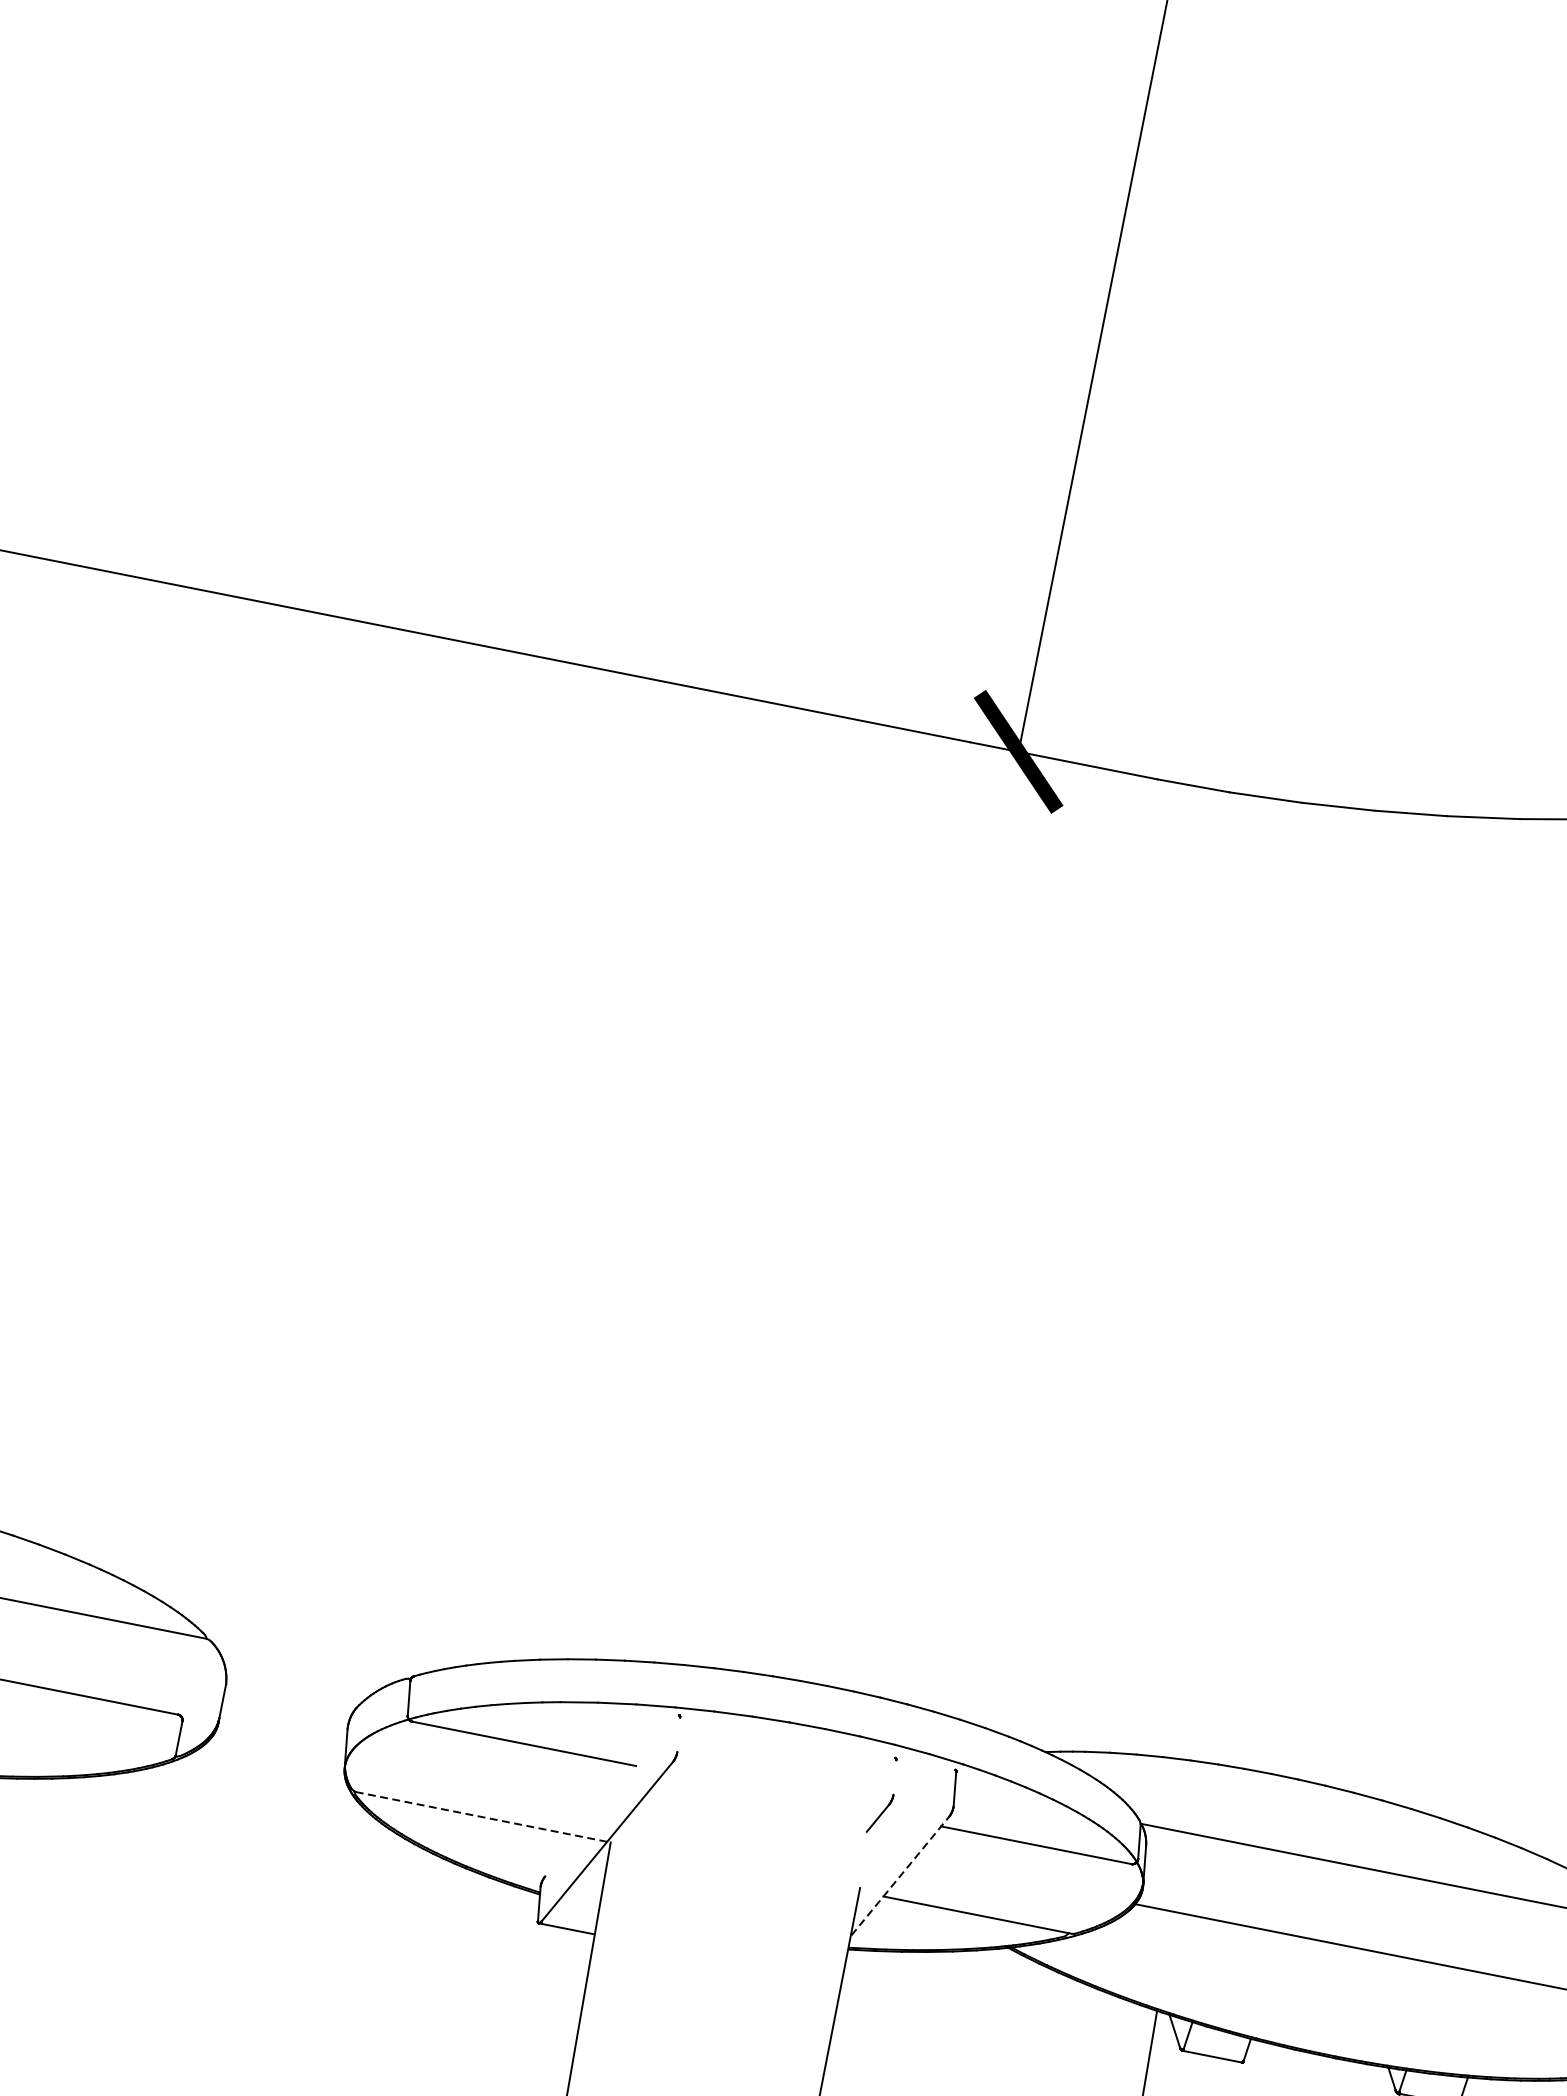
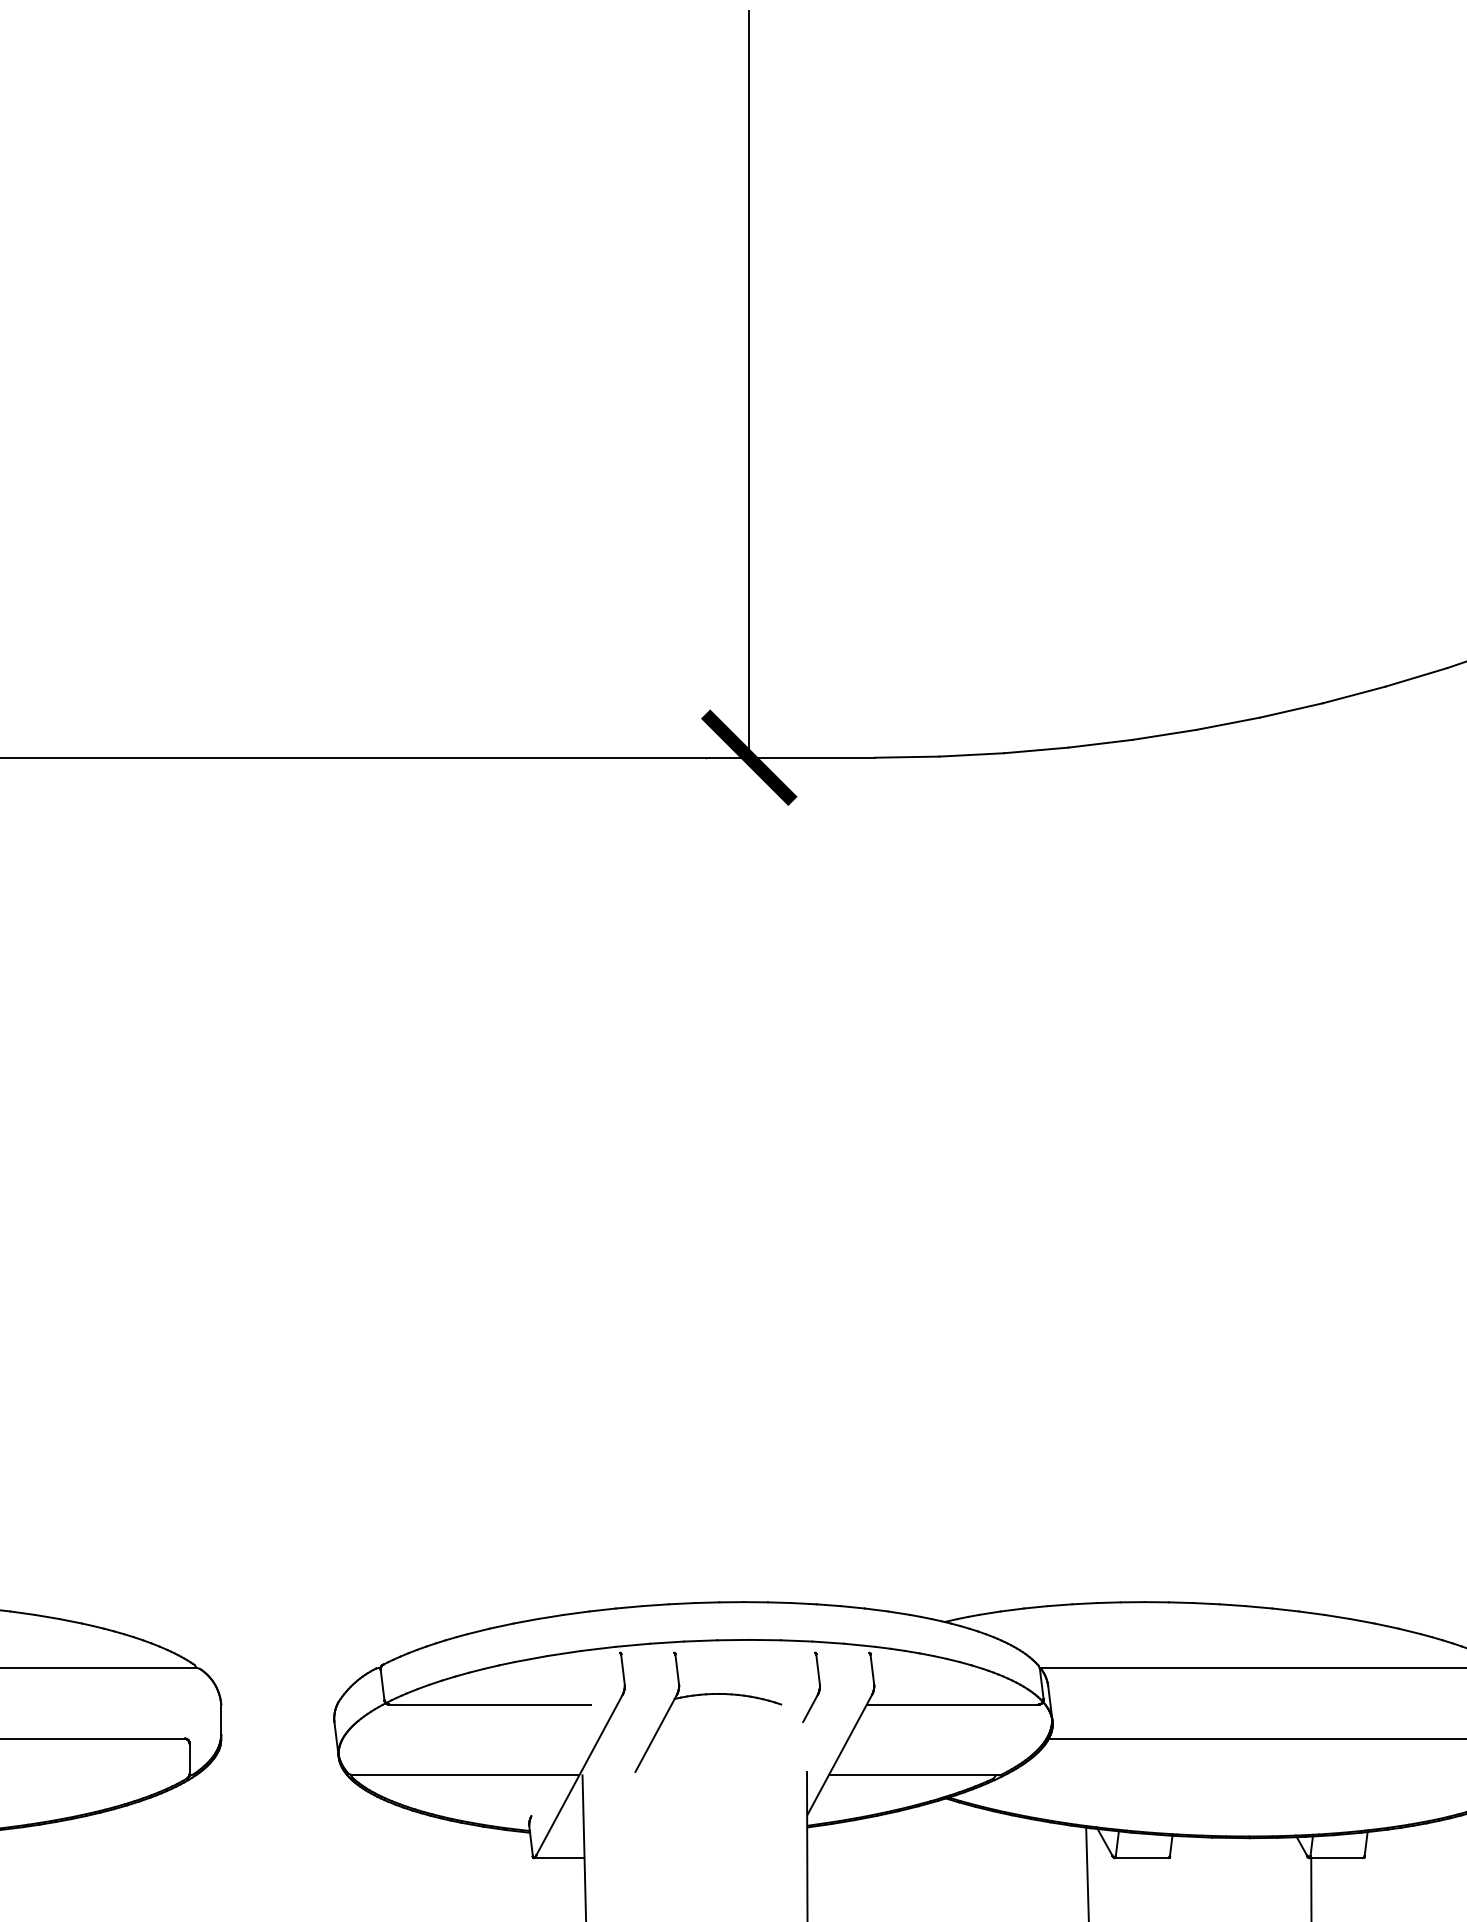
line: (678, 1734) -> (622, 1669), added
line: (894, 1776) -> (817, 1669), added
part: (767, 1781) -> (708, 1695), added
line: (481, 1817) -> (465, 1775), dashed -> solid
line: (899, 1875) -> (839, 1754), dashed -> solid

